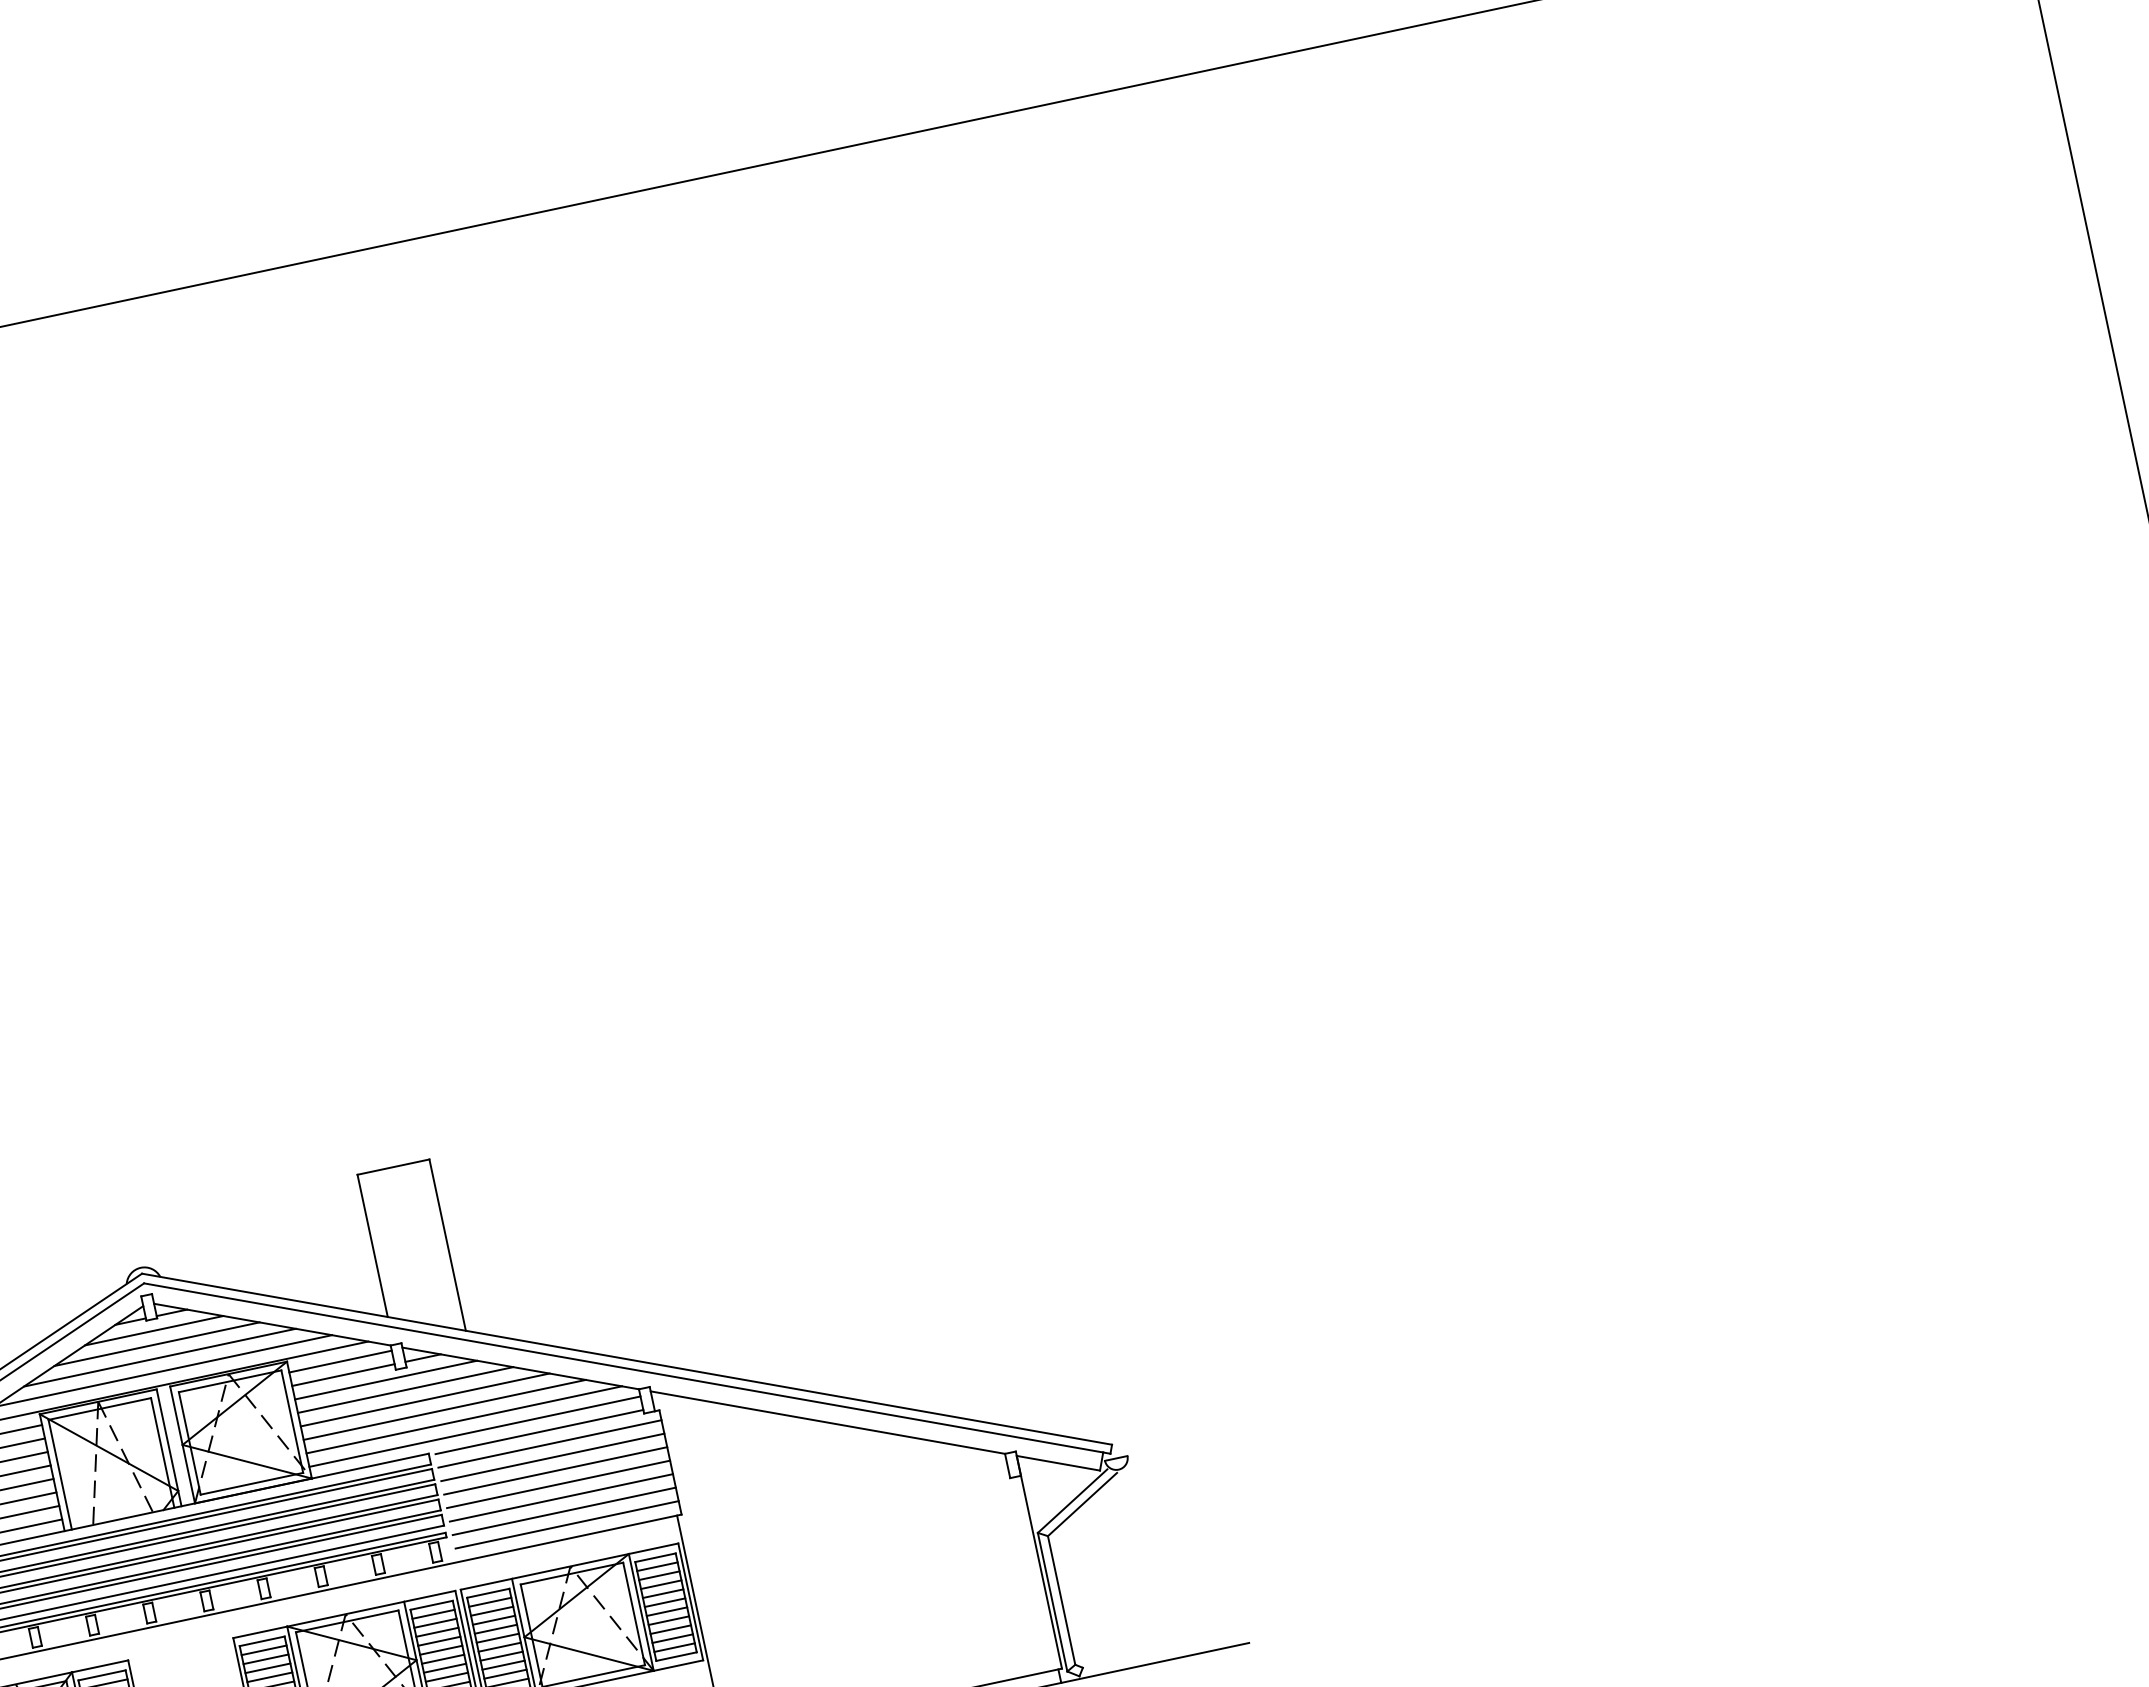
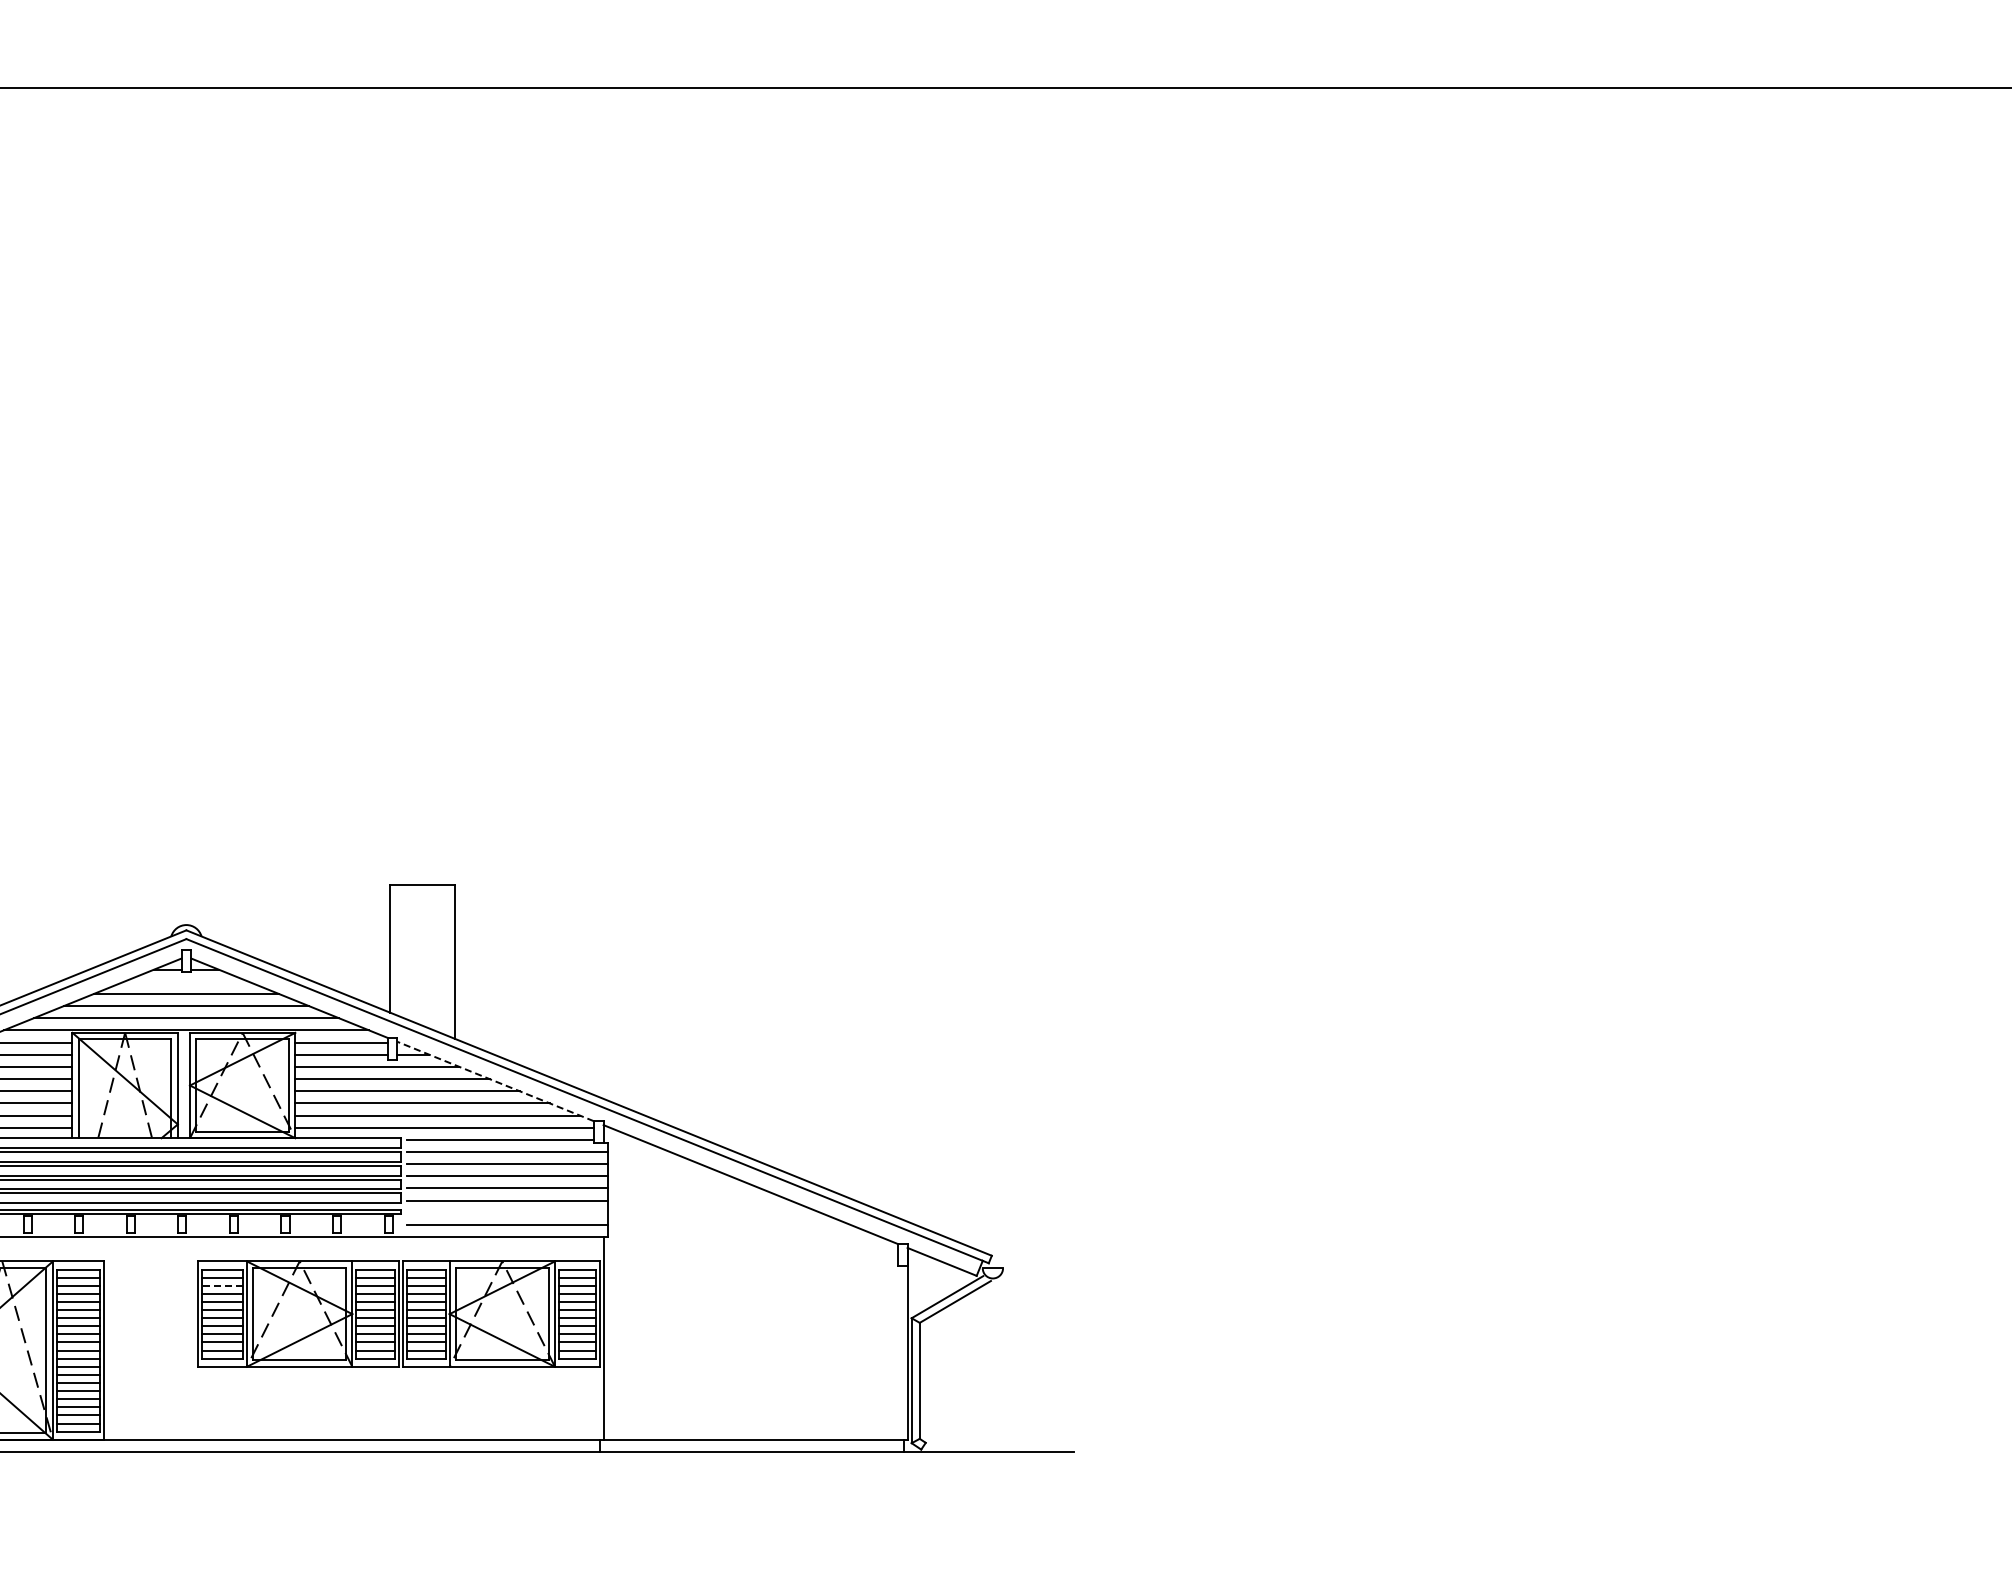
line: (154, 1330) -> (186, 981), removed
line: (520, 1368) -> (495, 1081), solid -> dashed
line: (563, 1511) -> (506, 1212), removed
line: (265, 1659) -> (222, 1285), solid -> dashed

